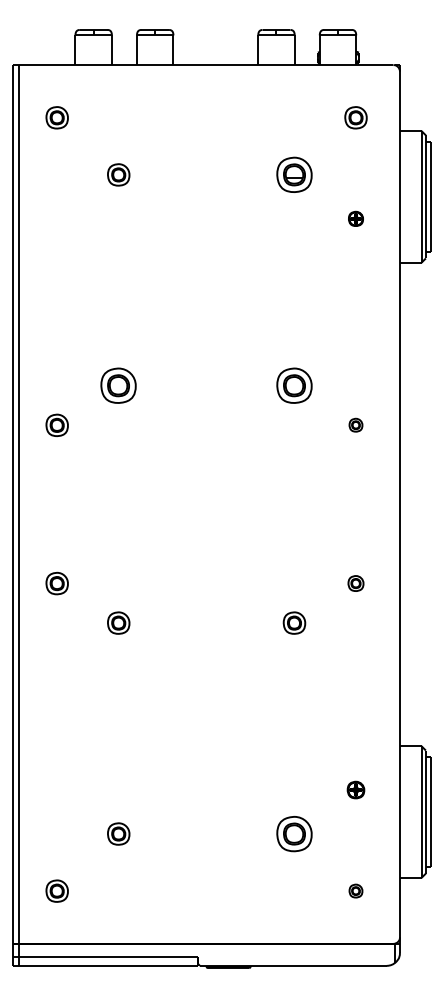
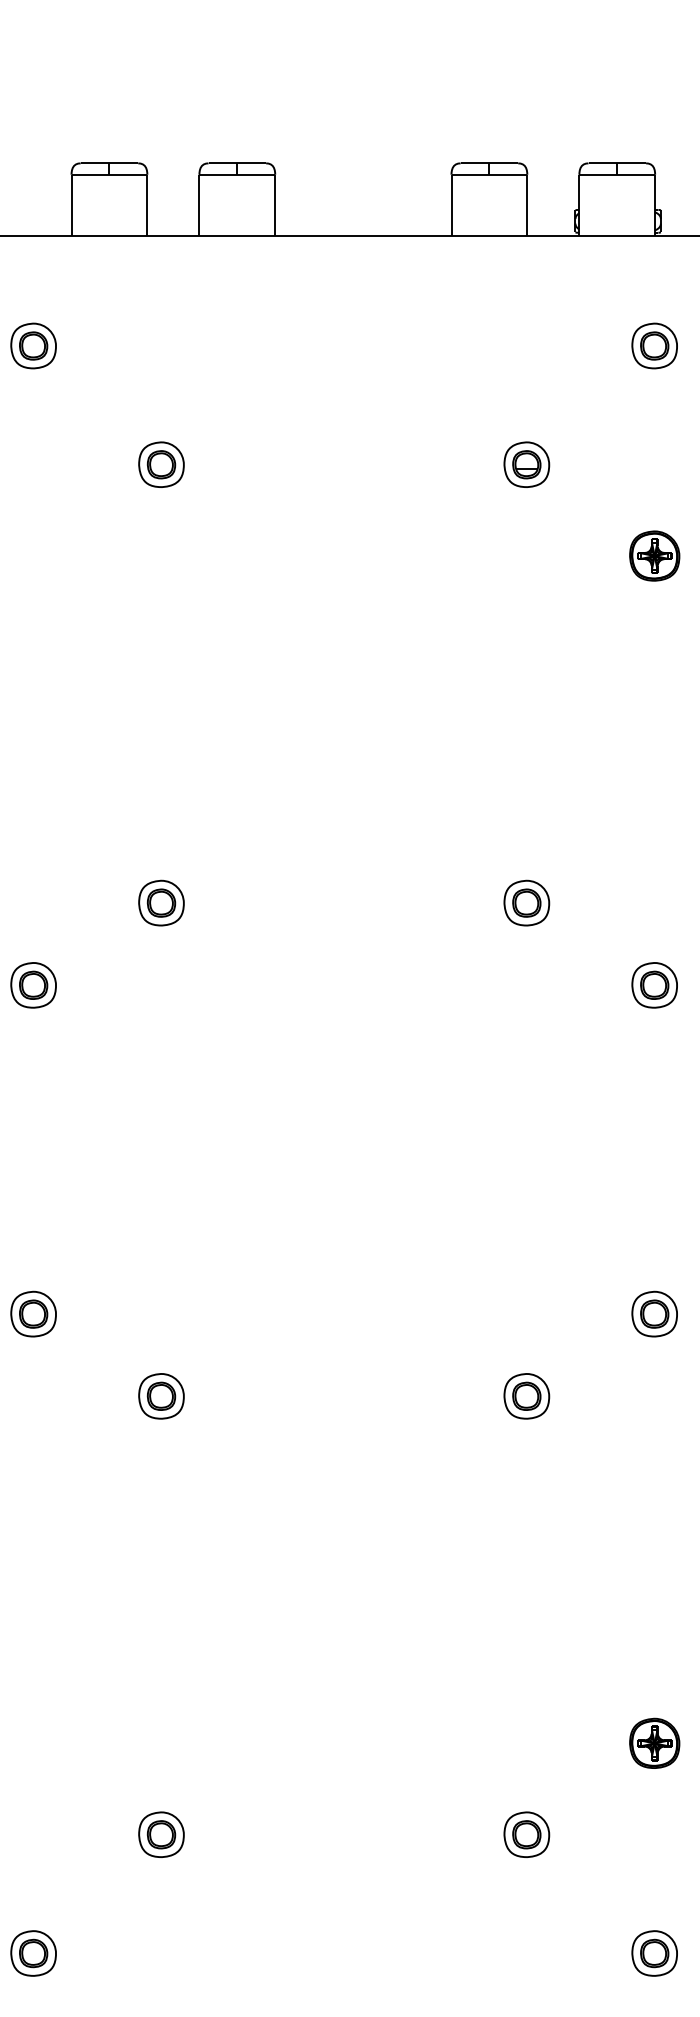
part: (294, 174) -> (526, 463), size x0.62
part: (355, 218) -> (653, 555), size x1.67
part: (118, 385) -> (161, 902), size x0.62
part: (294, 385) -> (526, 902), size x0.62
part: (355, 424) -> (653, 983), size x1.67
part: (355, 583) -> (653, 1313), size x1.43
part: (355, 789) -> (653, 1742), size x1.43
part: (294, 833) -> (526, 1833), size x0.62
part: (355, 890) -> (653, 1952), size x1.67

